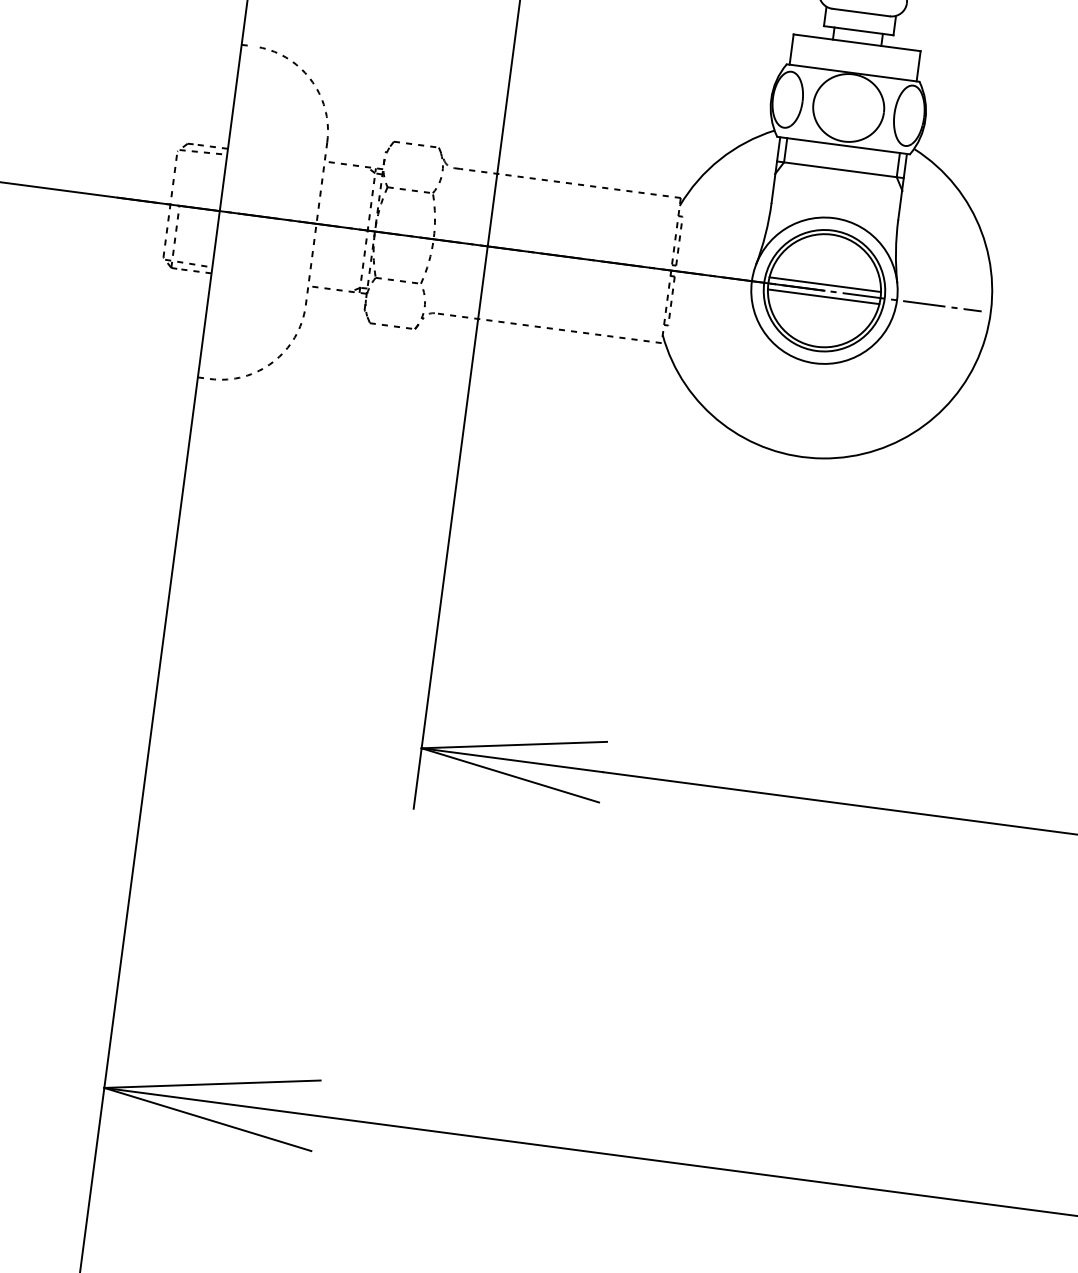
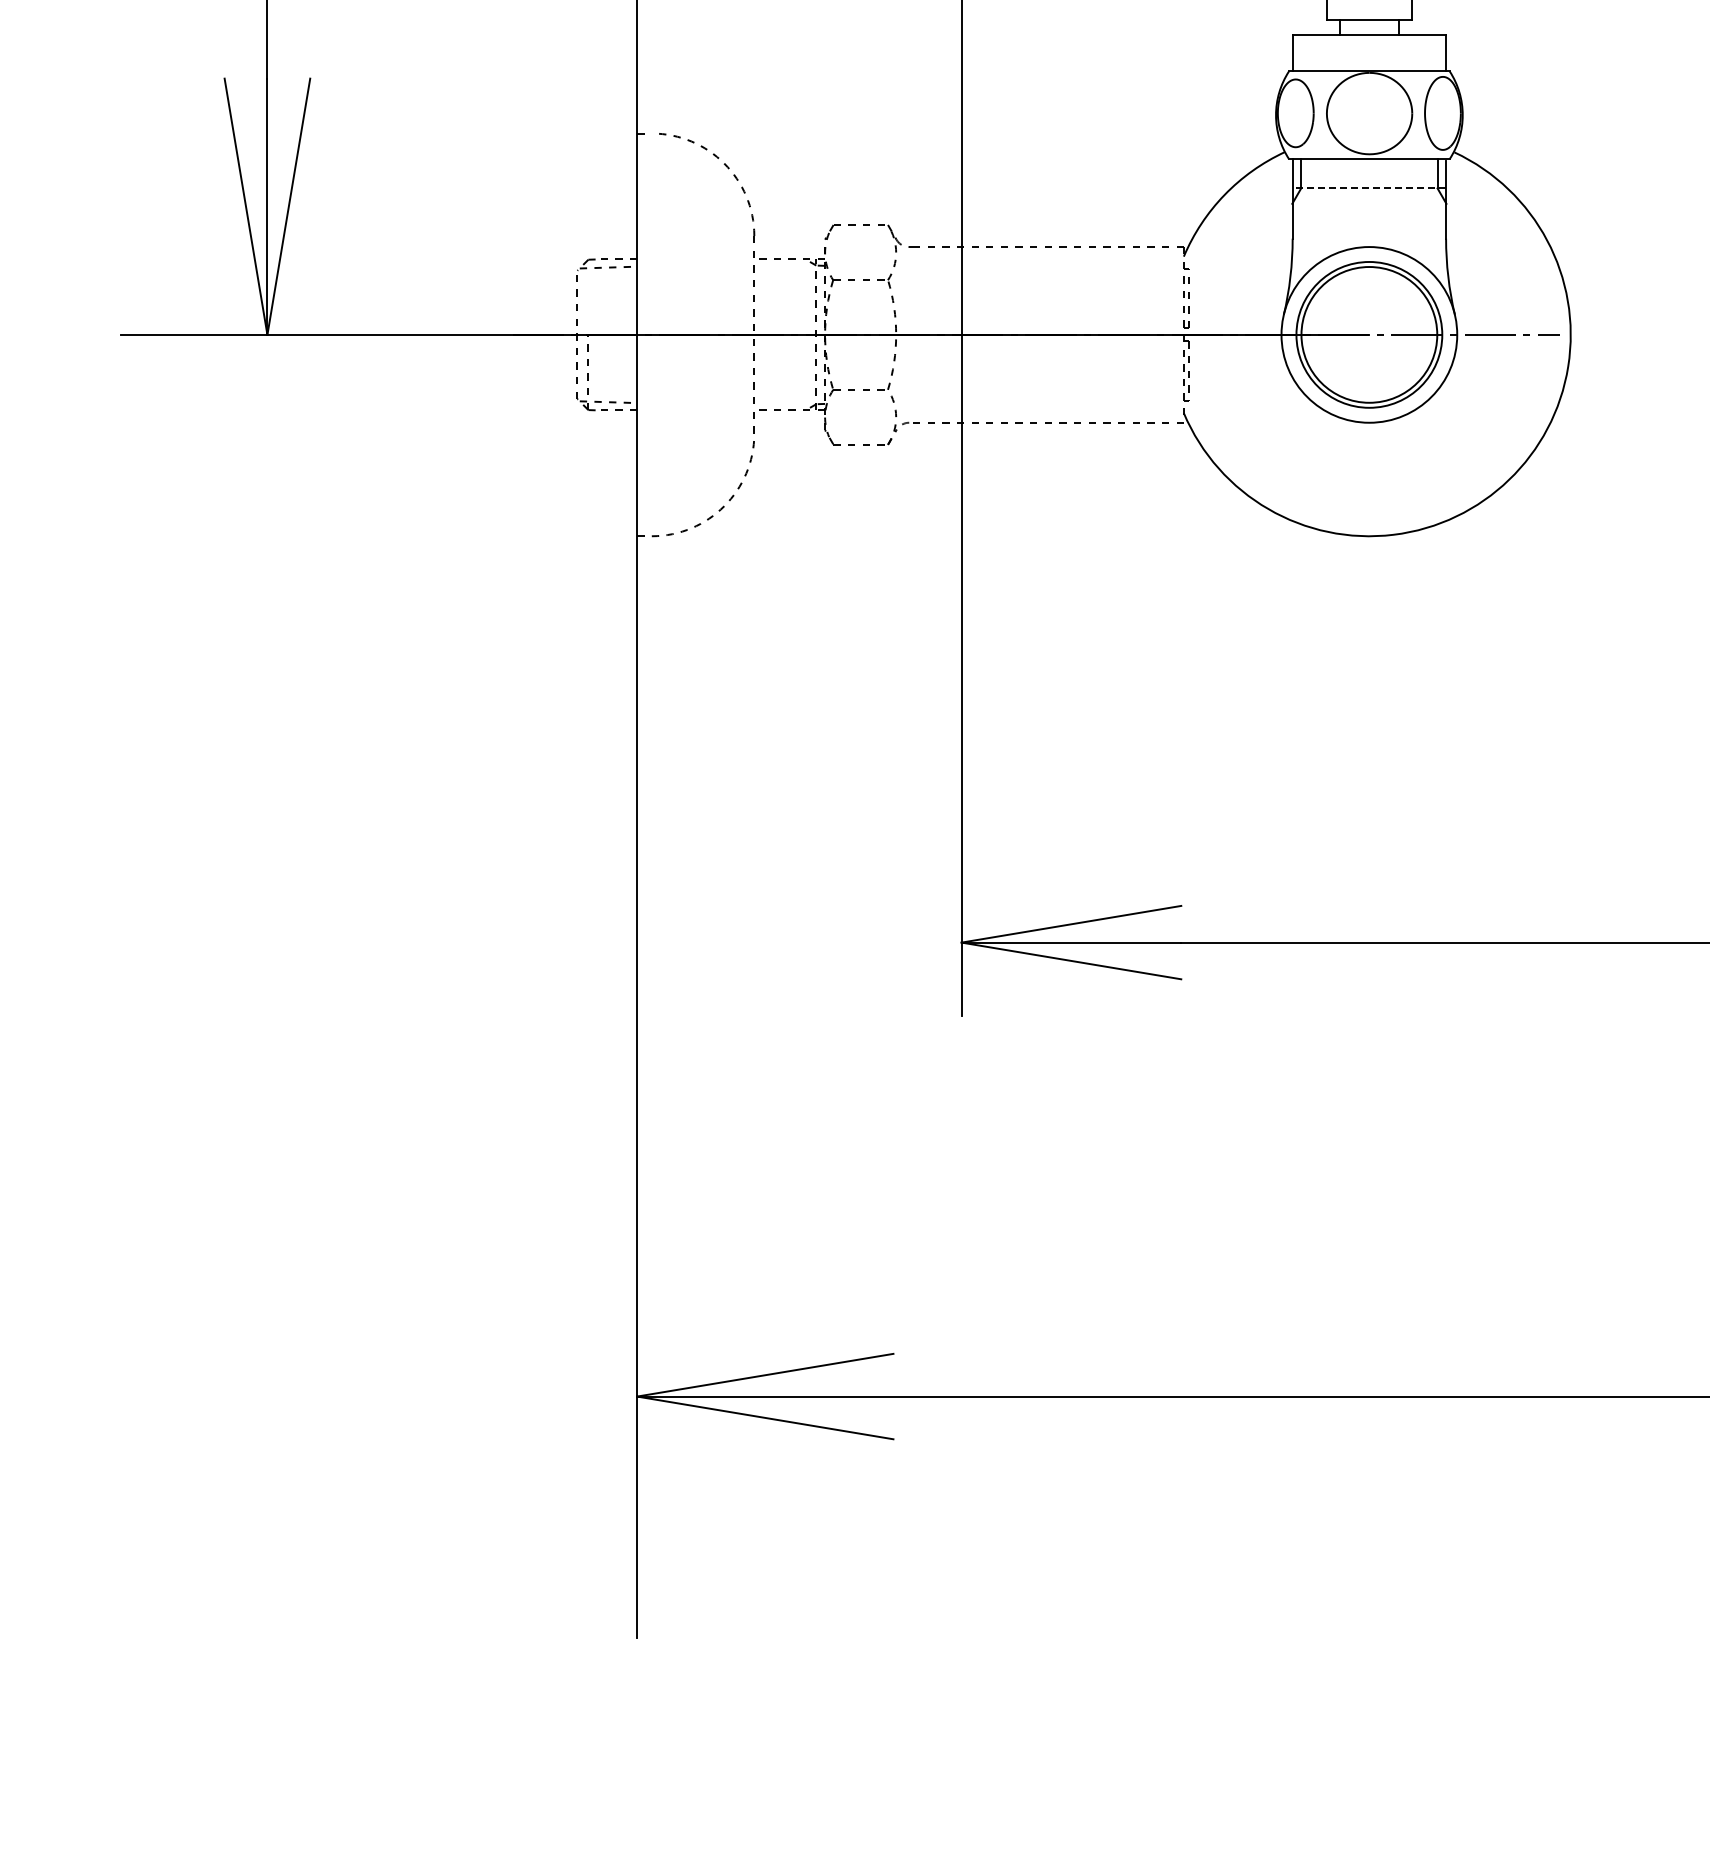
line: (840, 169) -> (1369, 188), solid -> dashed
line: (824, 284) -> (1368, 327), removed
line: (822, 296) -> (1368, 342), removed

